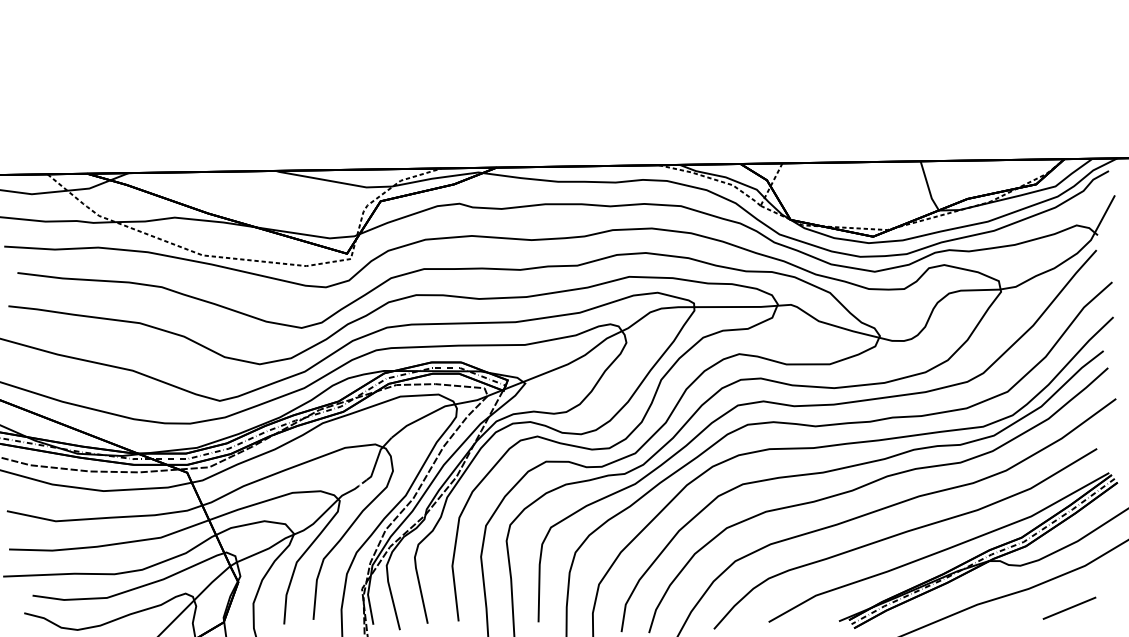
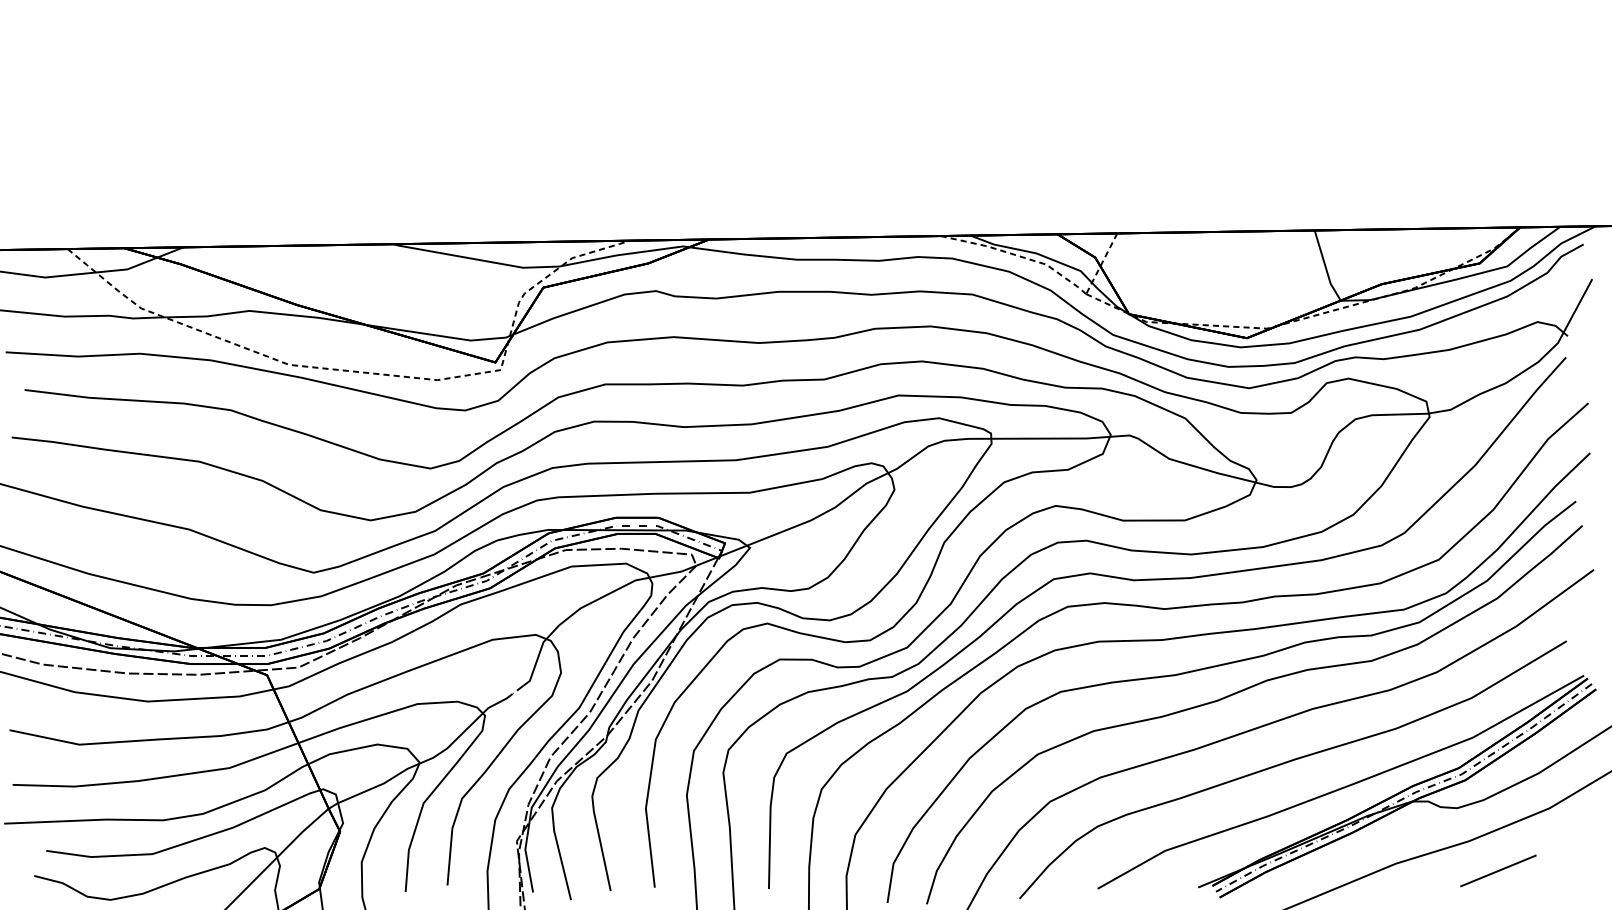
line: (1069, 607) -> (1498, 870), moved

